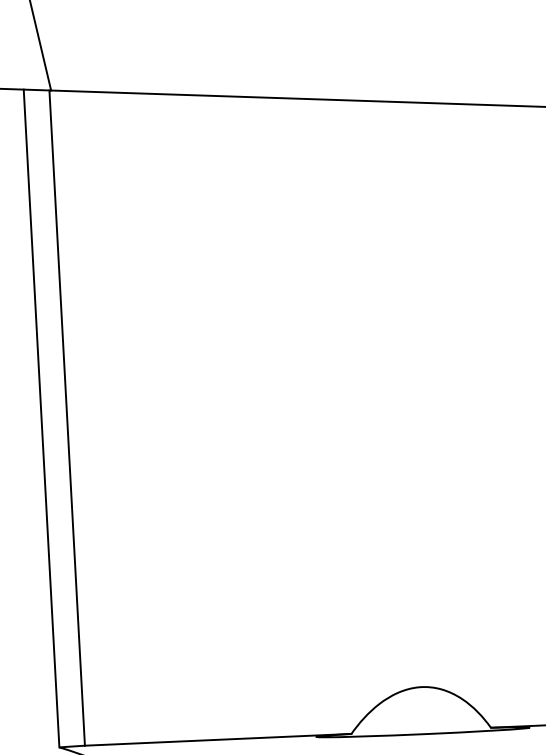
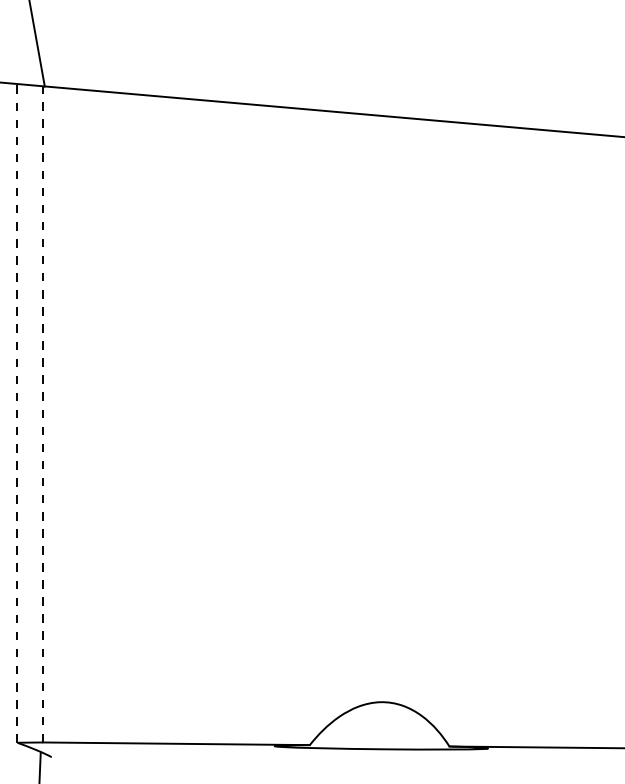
line: (41, 417) -> (17, 412), solid -> dashed
line: (67, 417) -> (43, 413), solid -> dashed

